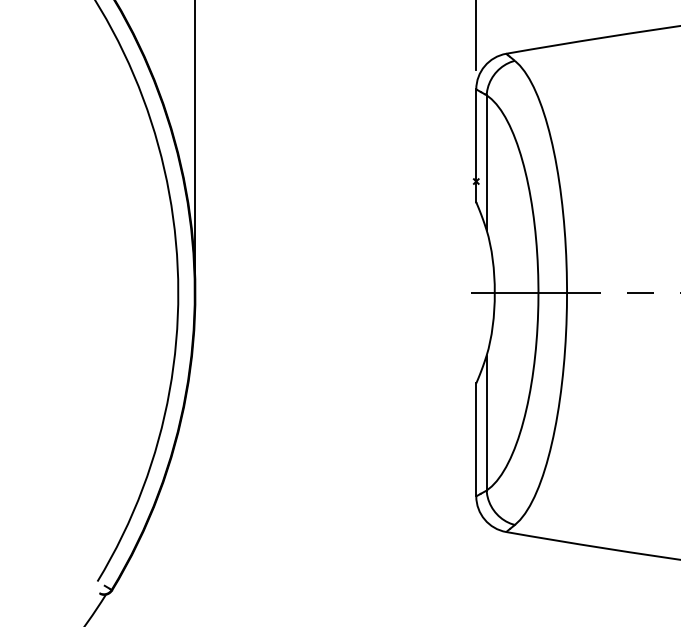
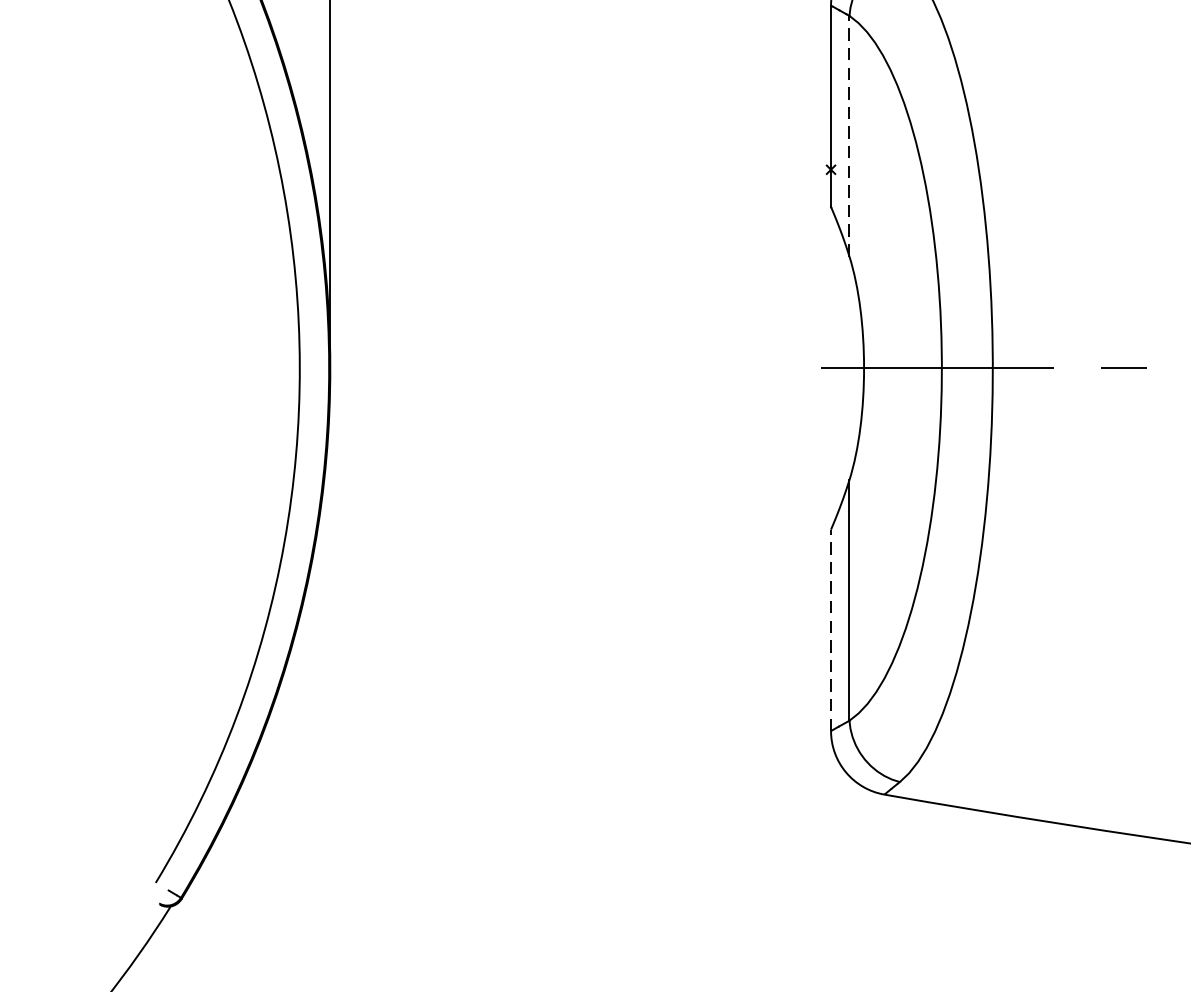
line: (486, 162) -> (849, 135), solid -> dashed
line: (476, 439) -> (831, 629), solid -> dashed

